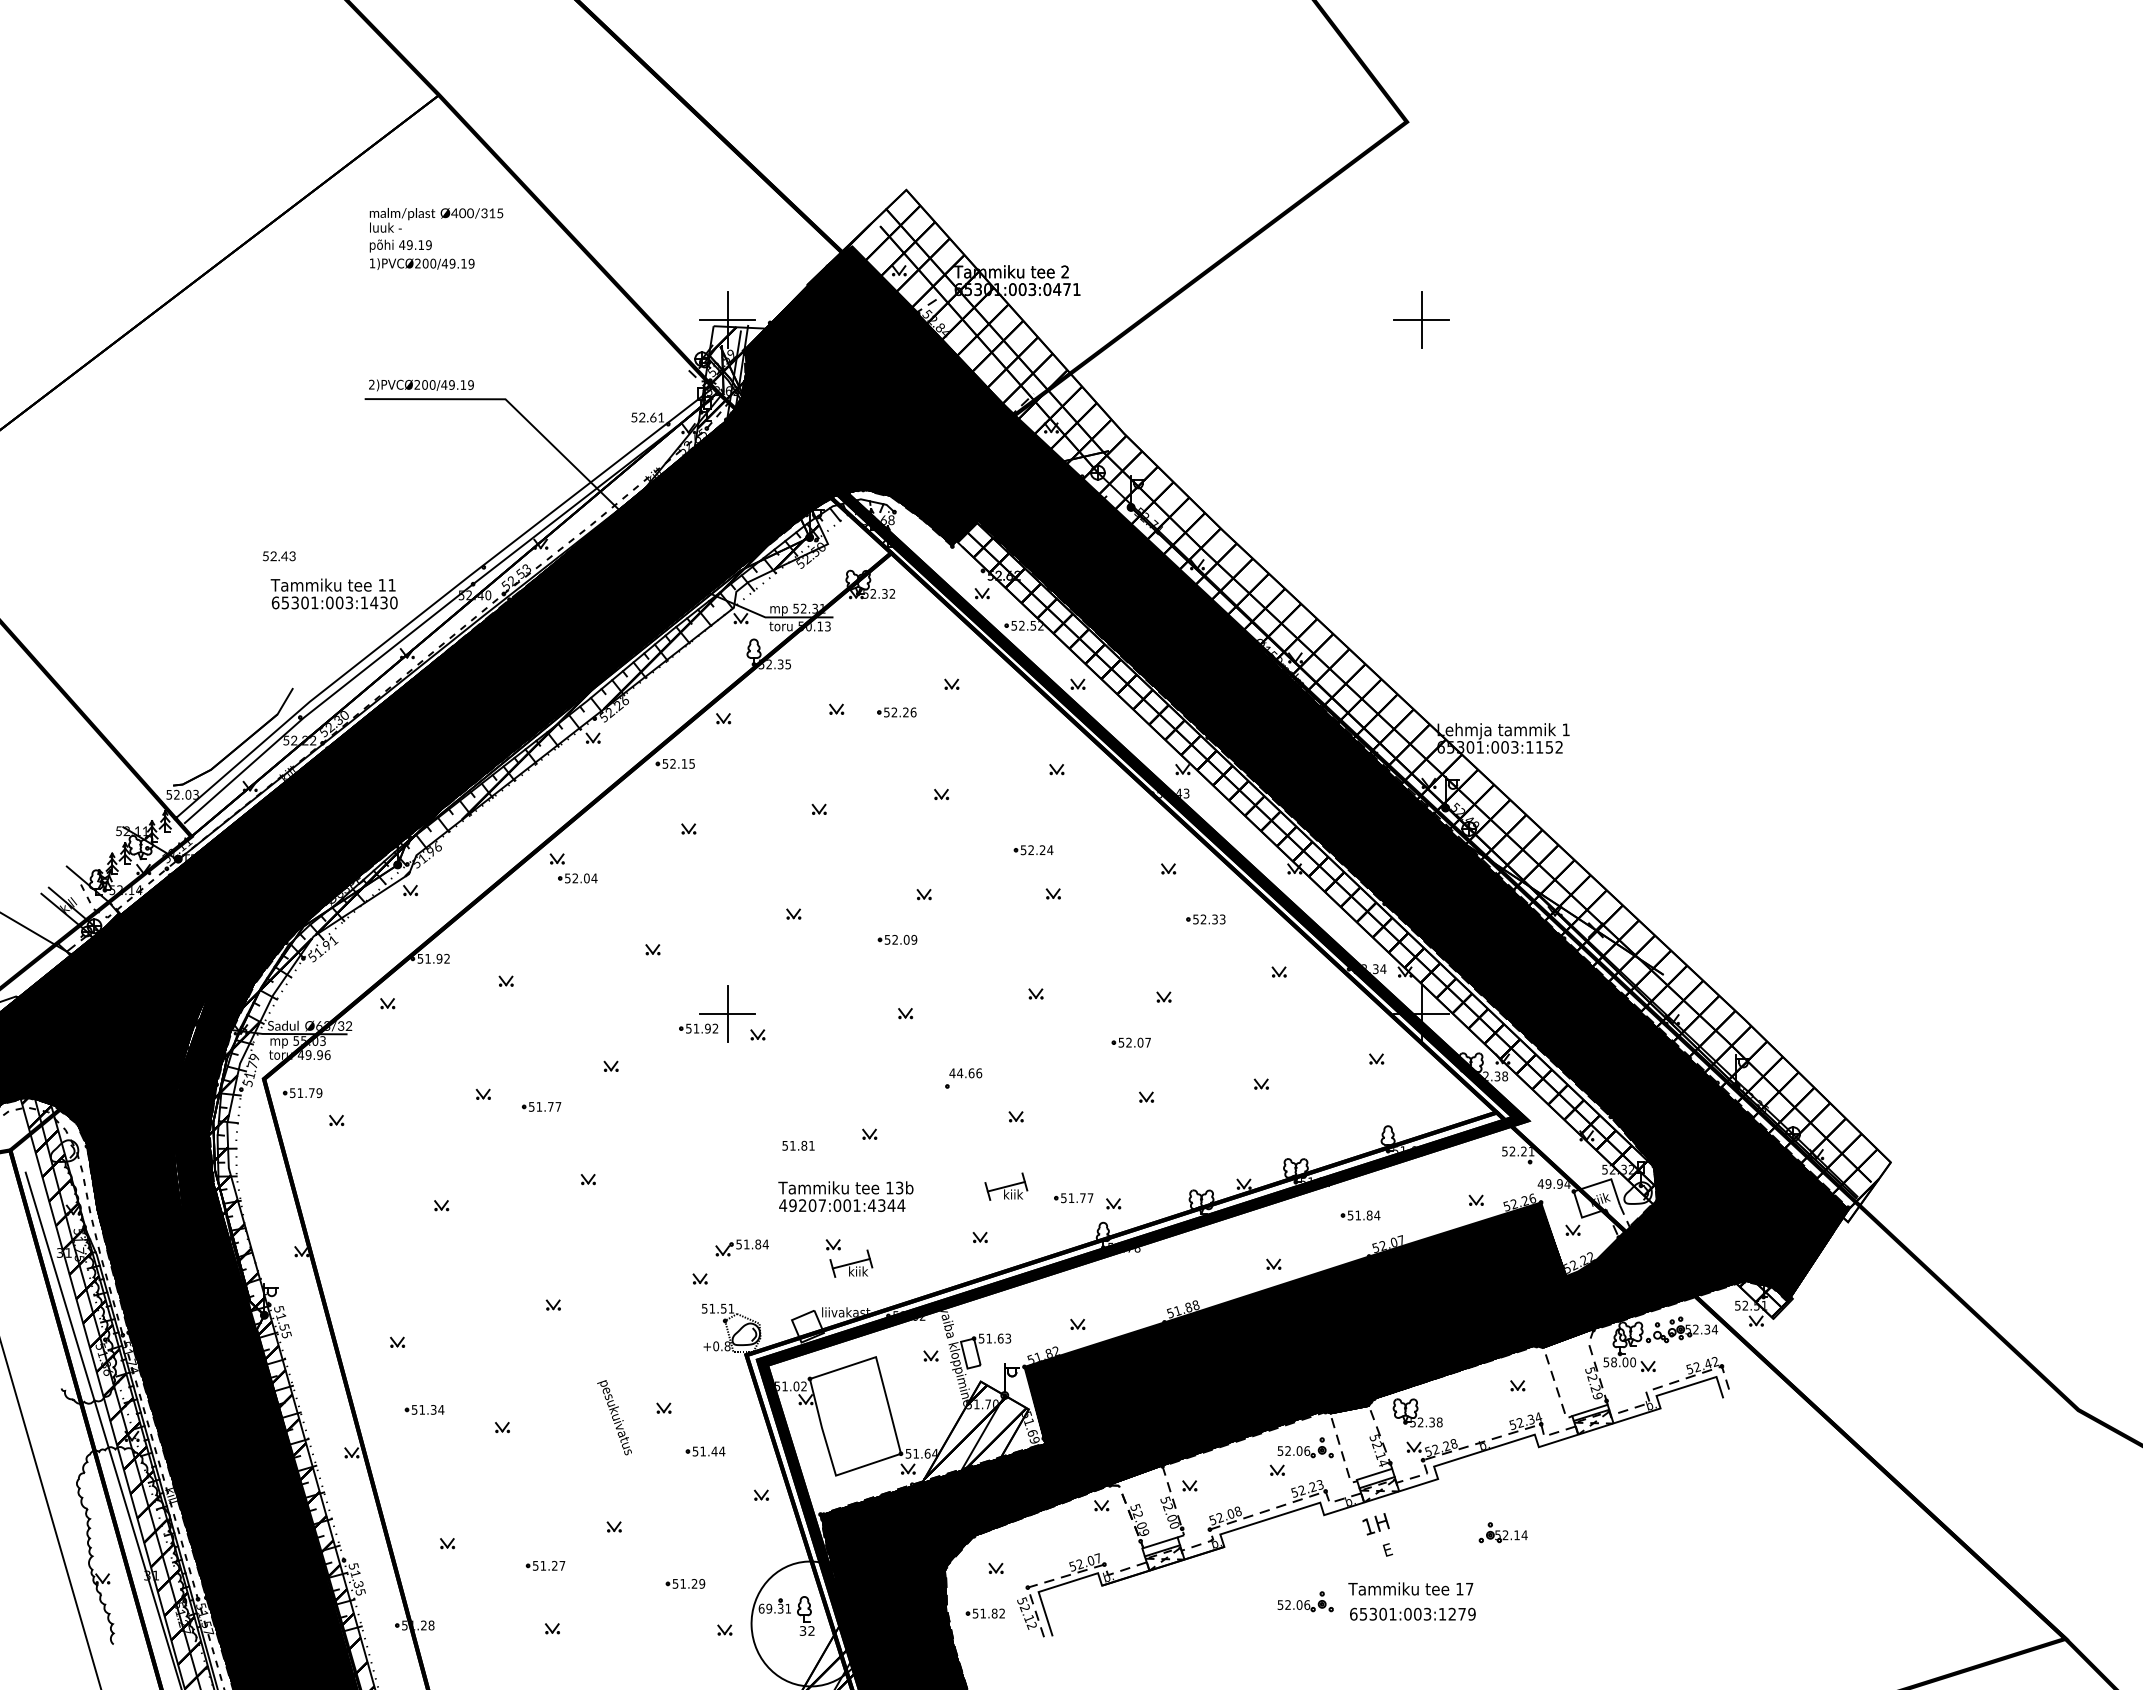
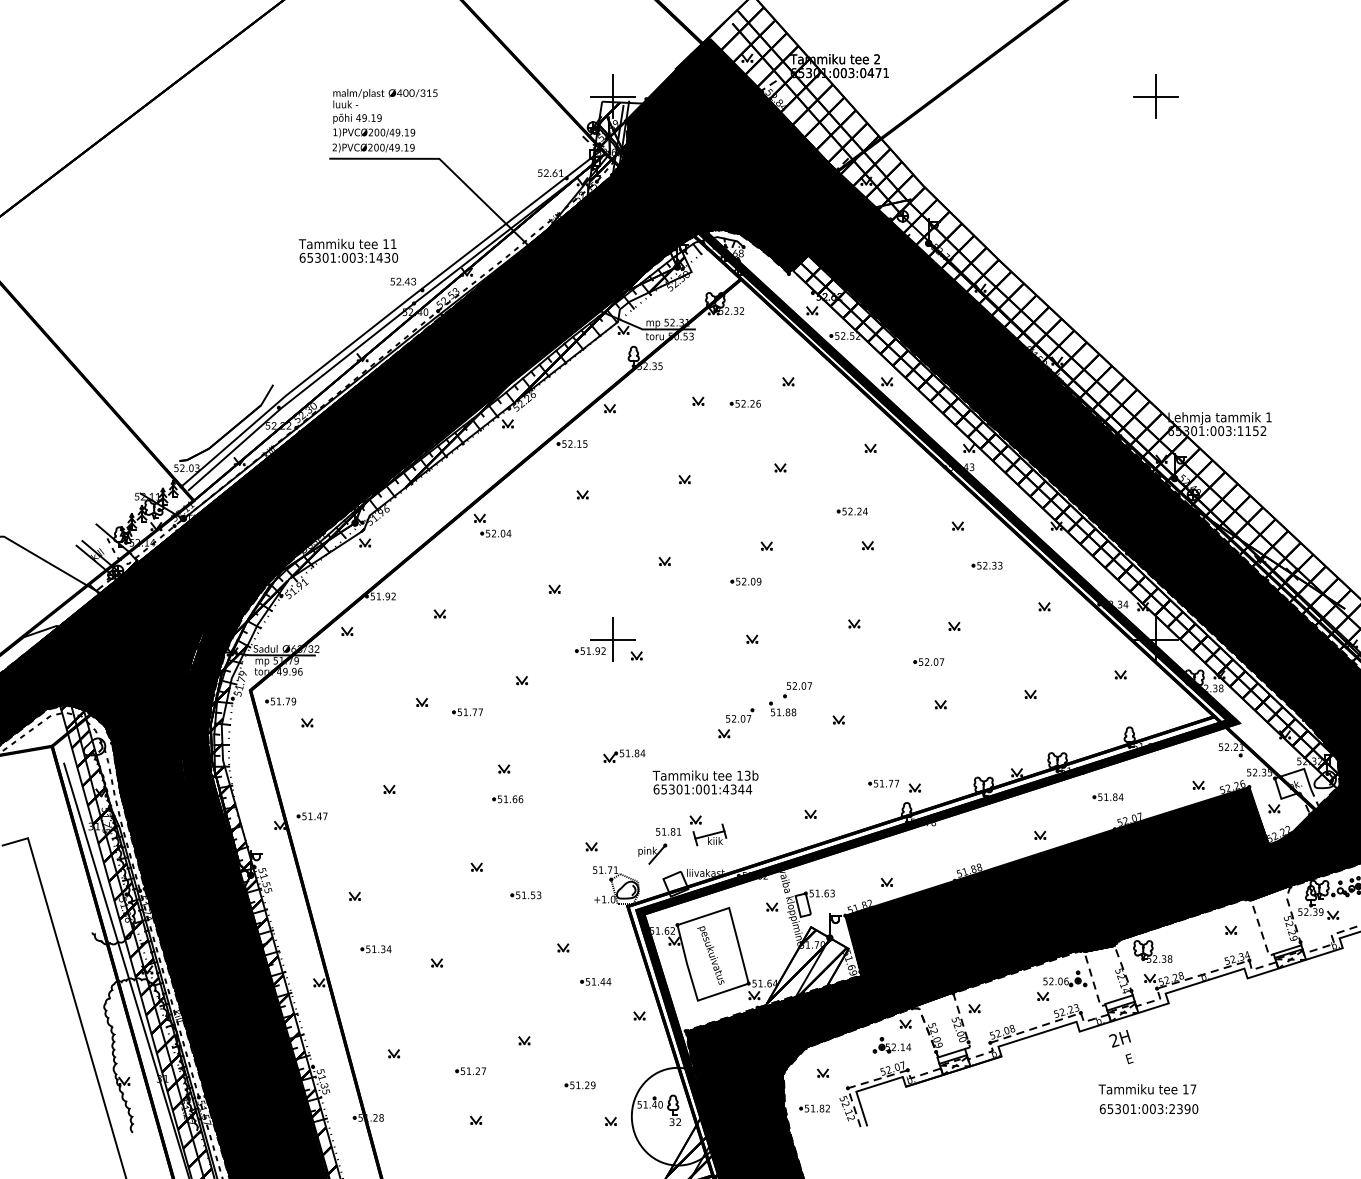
text: (436, 238) -> (385, 112), moved
text: (279, 556) -> (403, 281), moved
text: (333, 593) -> (347, 250), moved
text: (819, 626) -> (684, 336), 50.13 -> 50.53
text: (313, 1040) -> (289, 660), 55.03 -> 51.79
text: (965, 1073) -> (799, 686), 44.66 -> 52.07
part: (944, 1102) -> (782, 708), added
part: (889, 1111) -> (739, 715), added
text: (798, 1145) -> (668, 831), moved
text: (1553, 1183) -> (1259, 772), 49.94 -> 52.35
part: (1006, 1186) -> (831, 774), removed
text: (1600, 1199) -> (1295, 784), kiik -> bk.
text: (802, 1205) -> (671, 789), 49207:001:4344 -> 65301:001:4344
part: (592, 1218) -> (507, 799), added
part: (342, 1239) -> (311, 815), added
part: (741, 1247) -> (623, 755), moved
part: (778, 1288) -> (652, 854), added
text: (723, 1308) -> (609, 869), 51.51 -> 51.71
part: (615, 1340) -> (525, 894), added
text: (721, 1346) -> (608, 899), +0.8 -> +1.0
text: (1623, 1362) -> (1313, 912), 58.00 -> 52.39
text: (796, 1386) -> (666, 930), 51.02 -> 51.62
text: (614, 1417) -> (710, 955), moved
text: (1368, 1526) -> (1114, 1040), 1H -> 2H
part: (1502, 1532) -> (891, 1045), moved
part: (1305, 1601) -> (1065, 1099), removed
text: (774, 1608) -> (649, 1104), 69.31 -> 51.40
text: (1456, 1613) -> (1183, 1108), 65301:003:1279 -> 65301:003:2390

